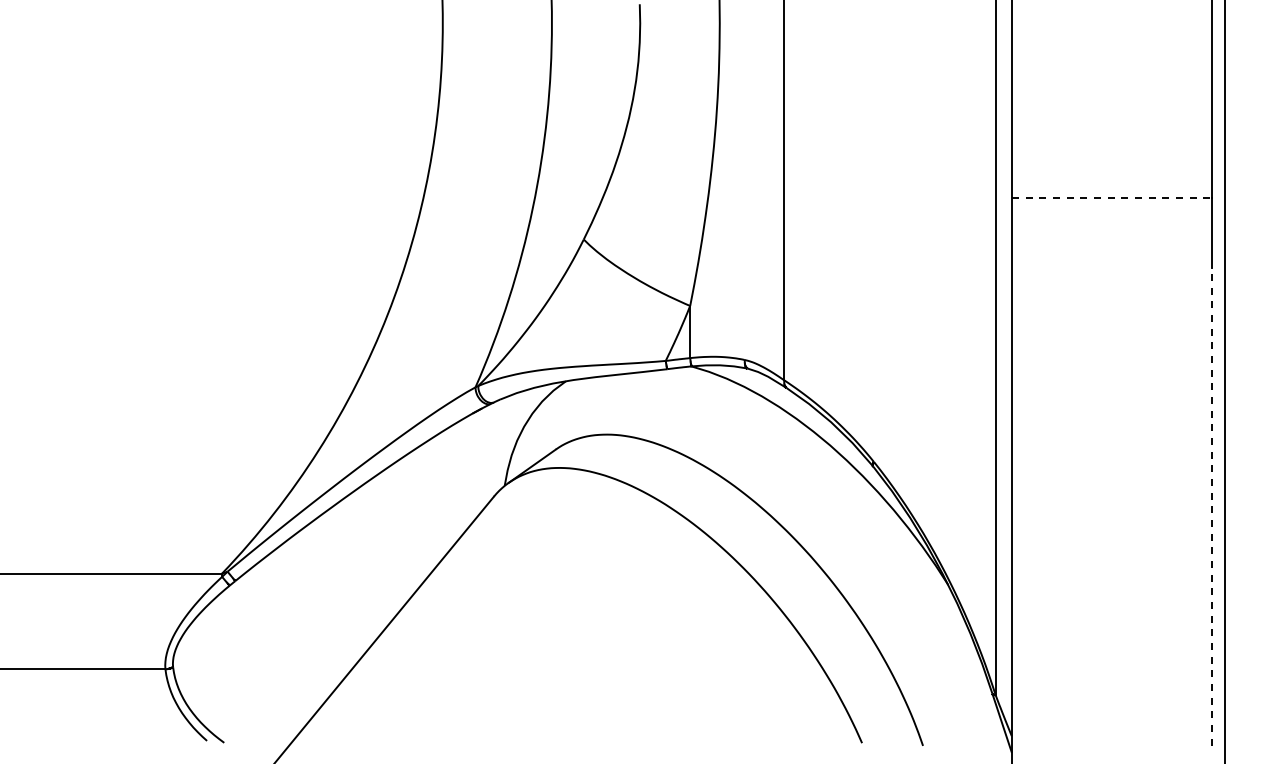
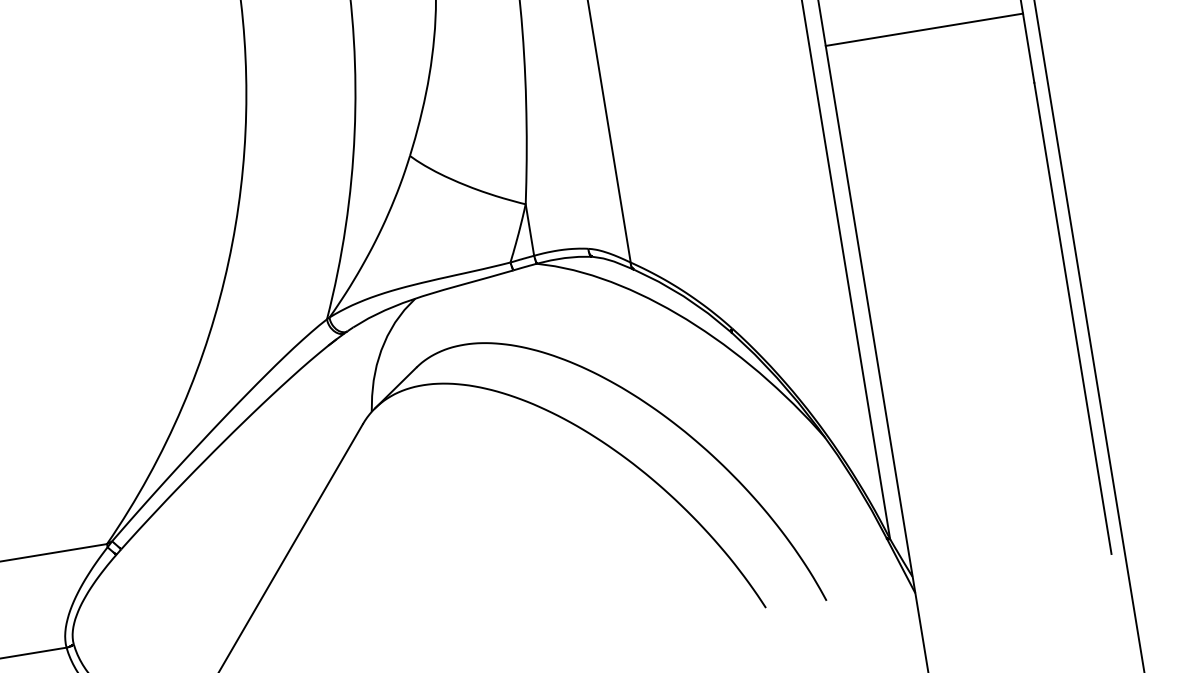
line: (1111, 198) -> (924, 30), dashed -> solid
line: (1211, 506) -> (1072, 317), dashed -> solid

